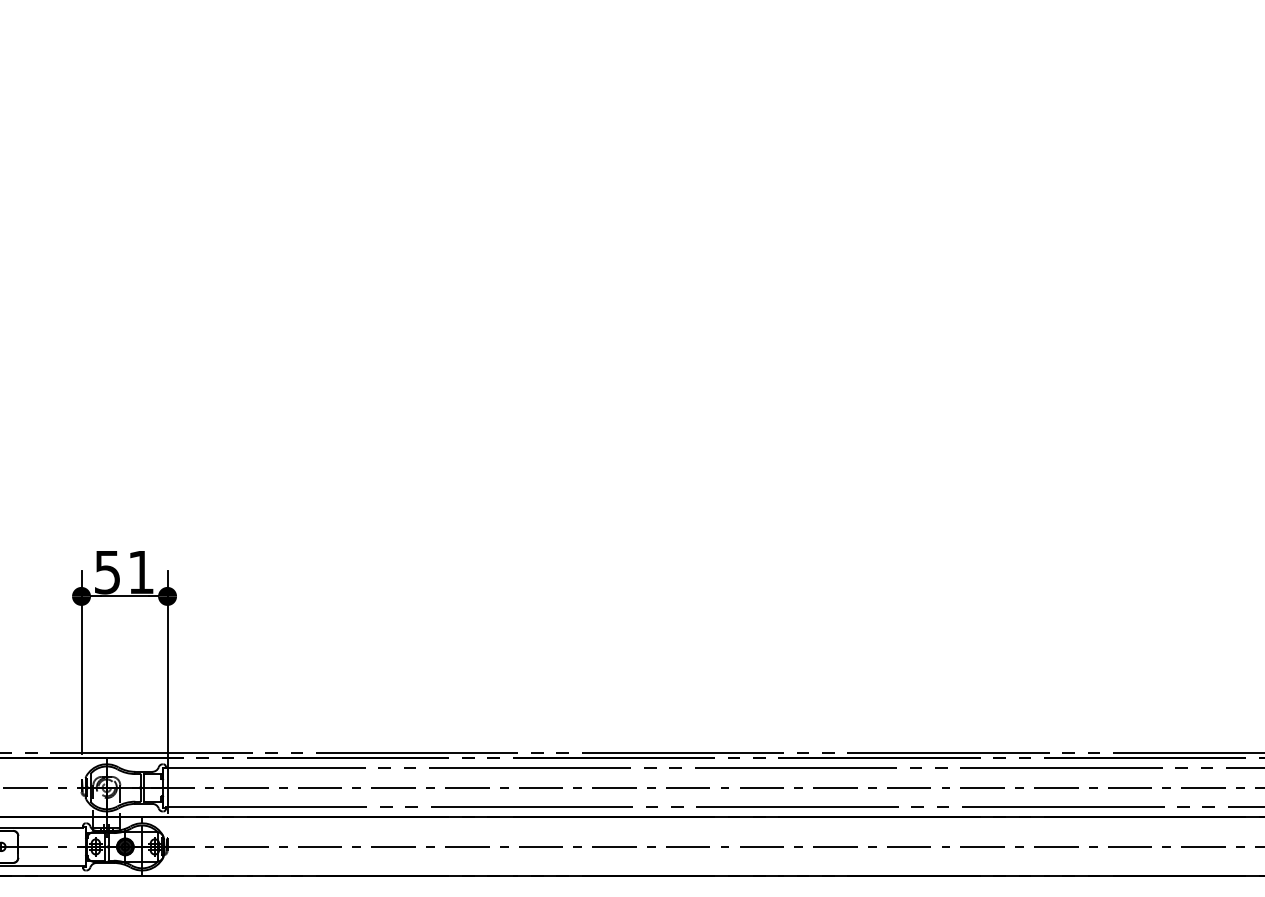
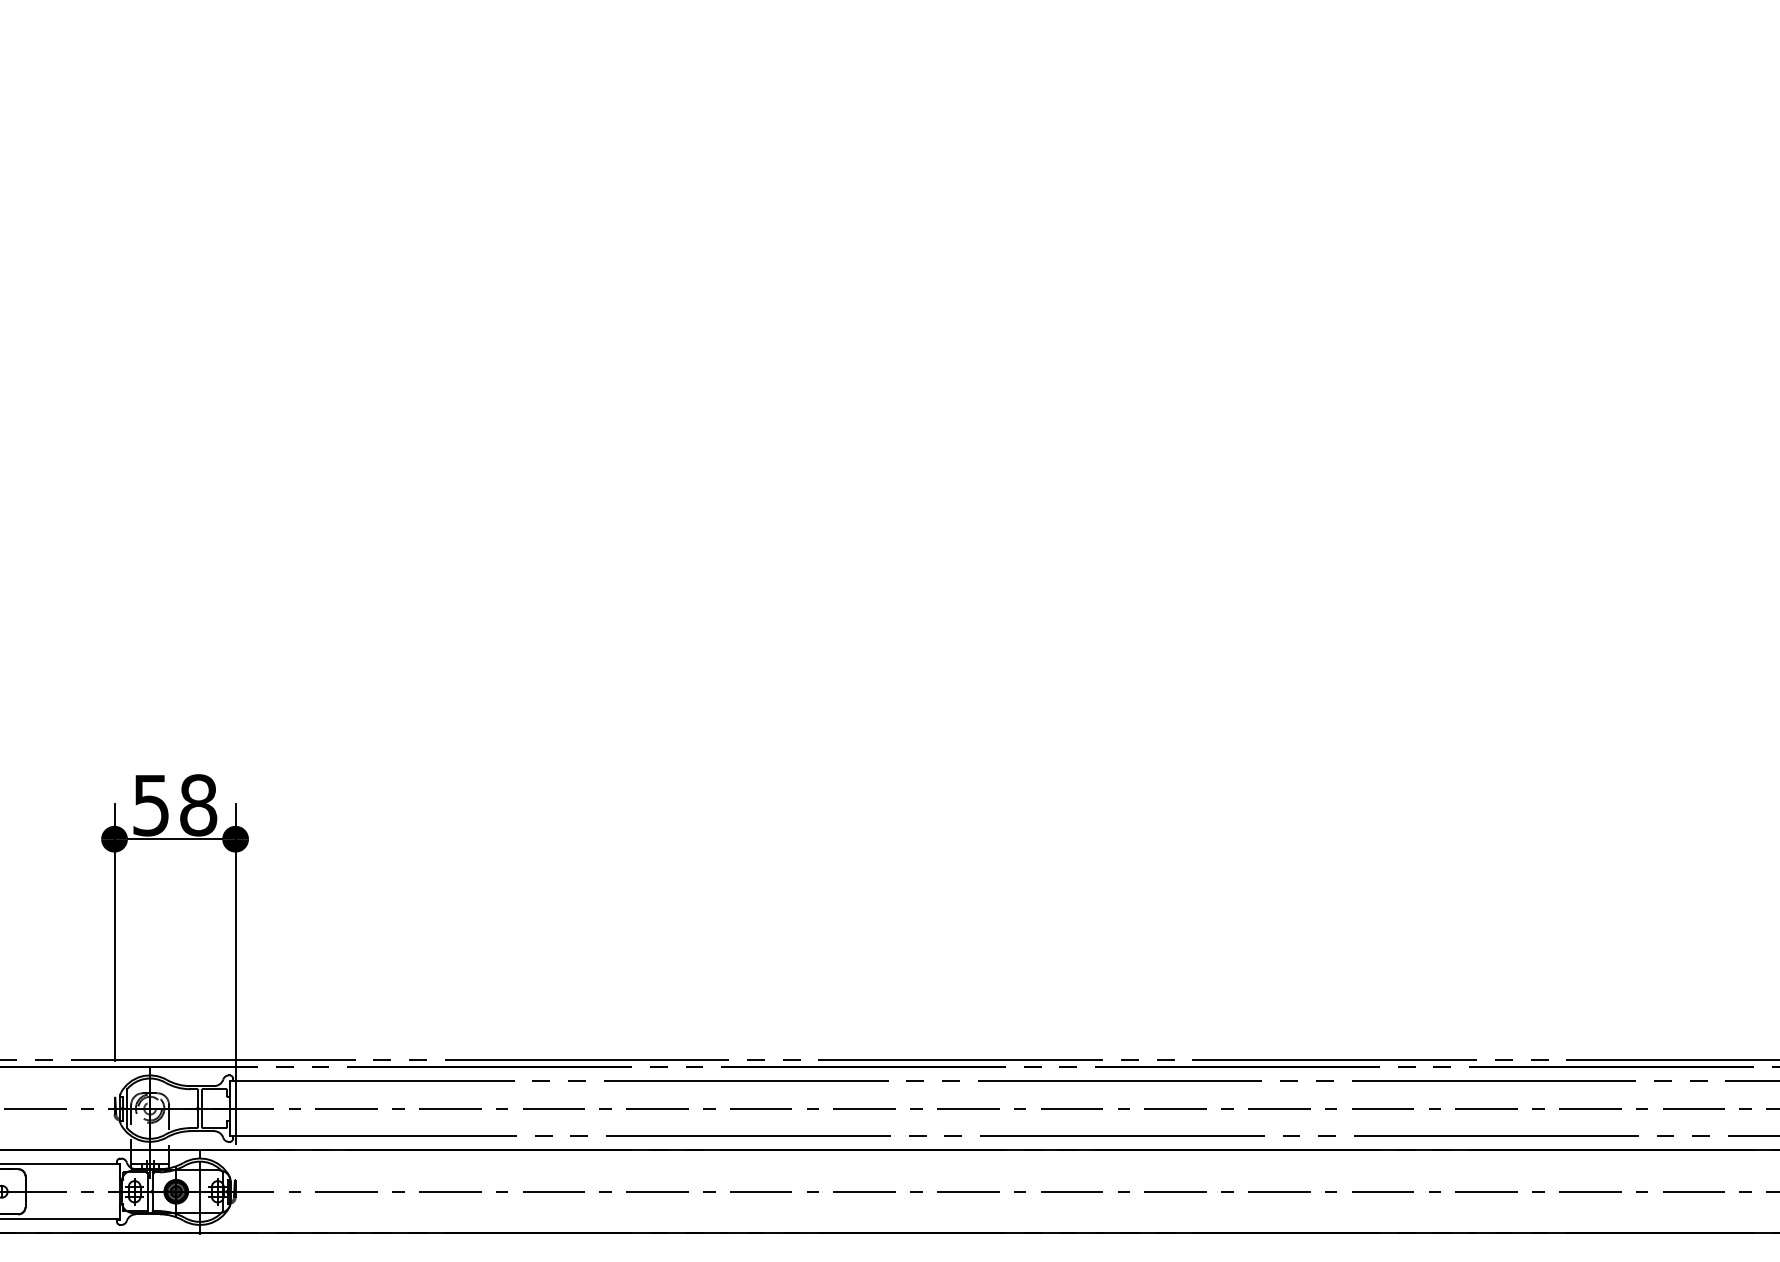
text: (141, 572) -> (198, 805), 51 -> 58

